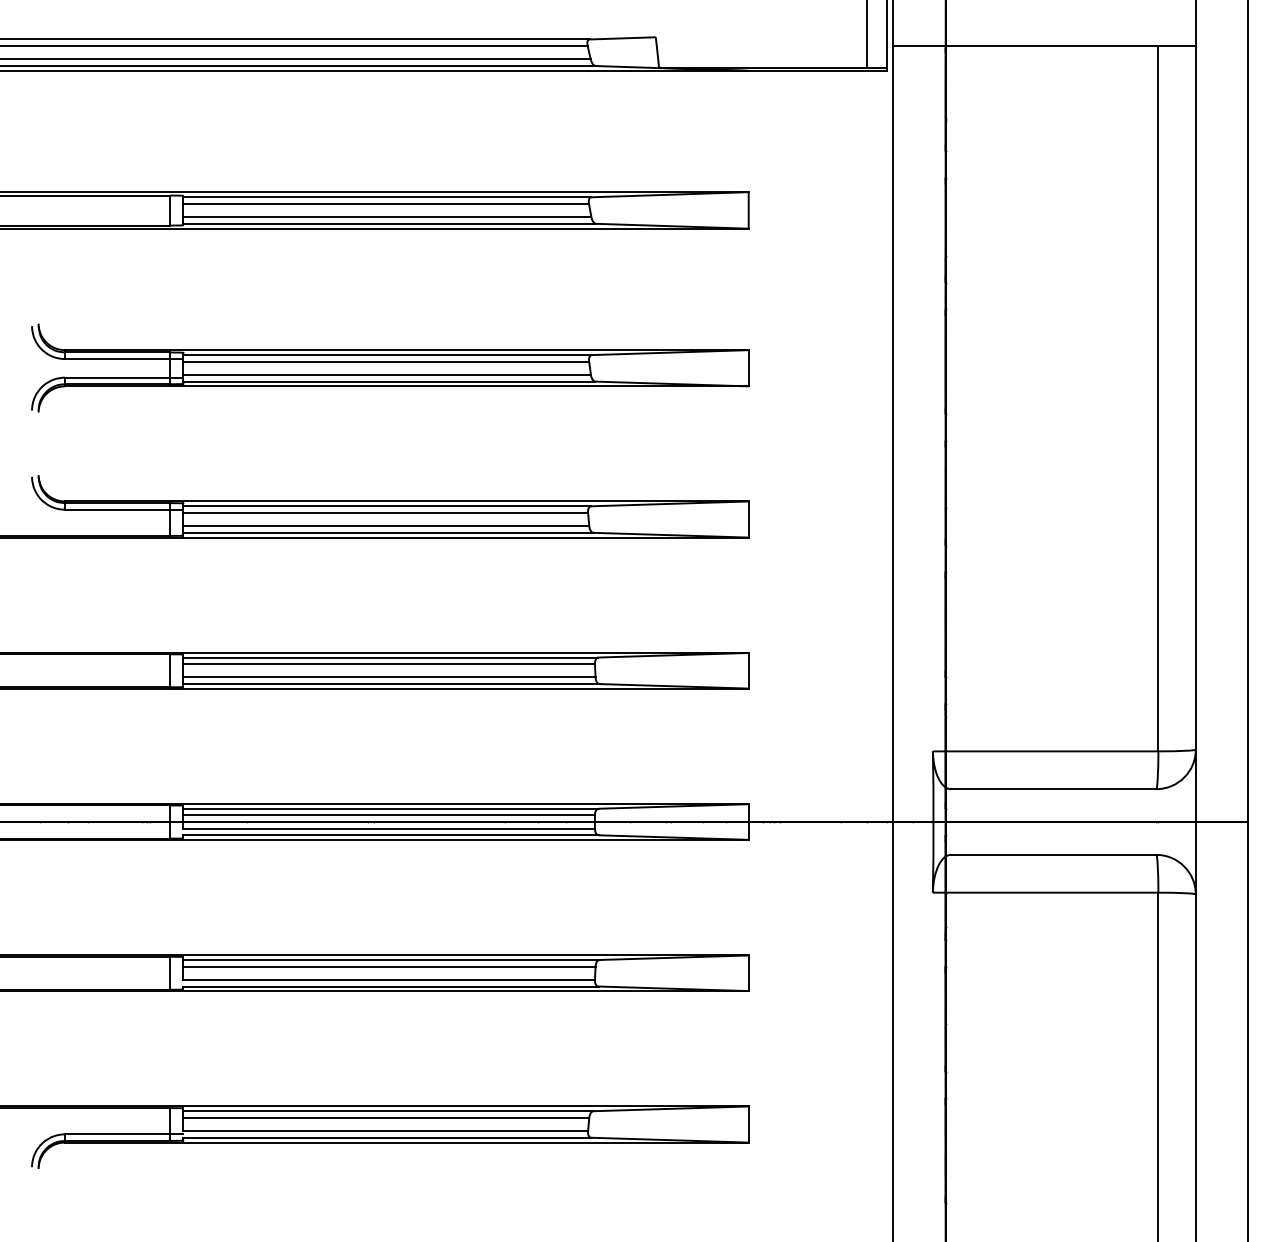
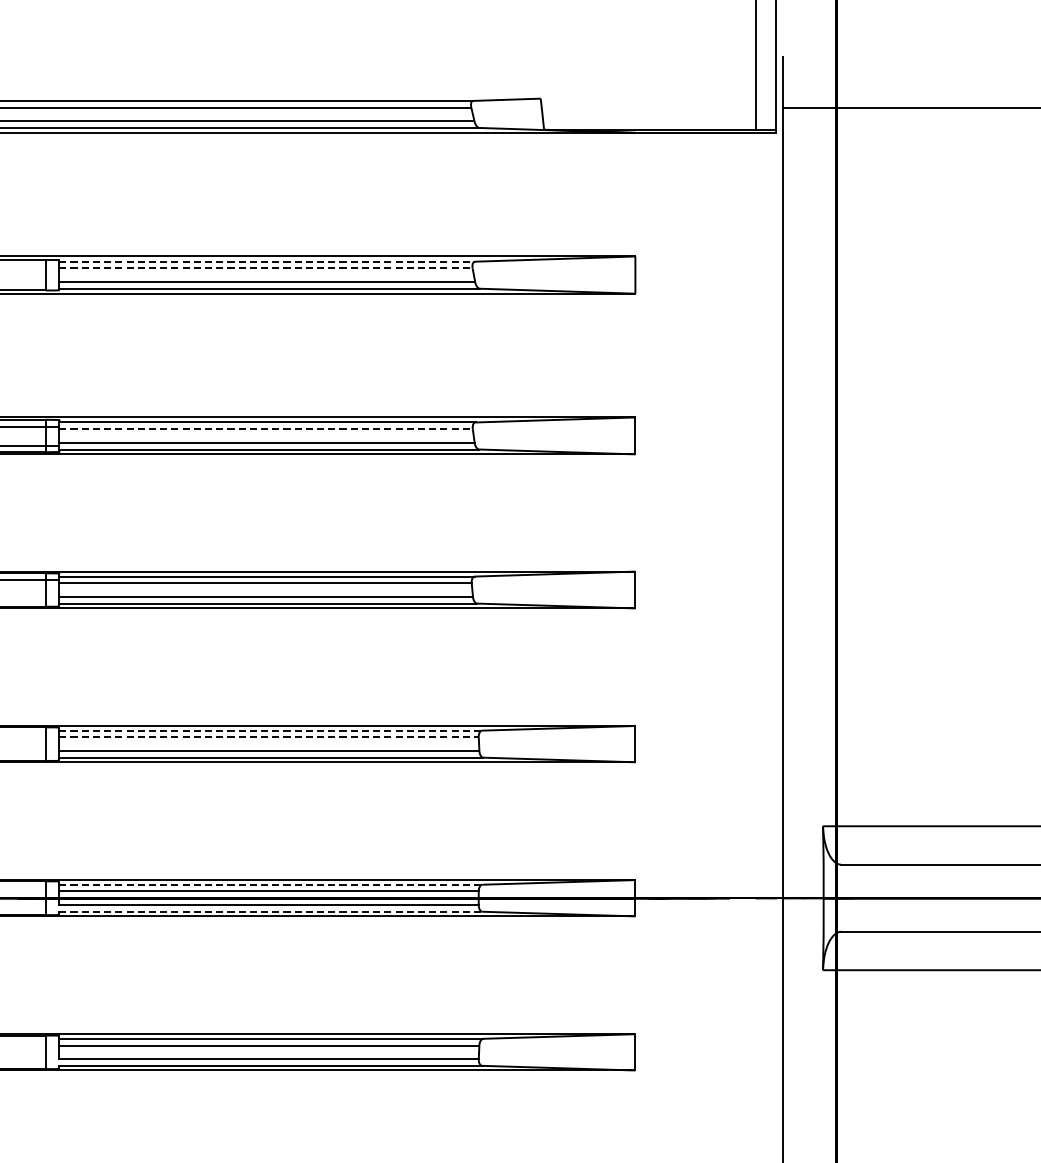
line: (387, 197) -> (267, 261), solid -> dashed
line: (386, 203) -> (266, 268), solid -> dashed
line: (386, 361) -> (266, 429), solid -> dashed
line: (390, 657) -> (270, 730), solid -> dashed
line: (389, 664) -> (269, 737), solid -> dashed
line: (390, 808) -> (270, 884), solid -> dashed
line: (390, 835) -> (270, 911), solid -> dashed

